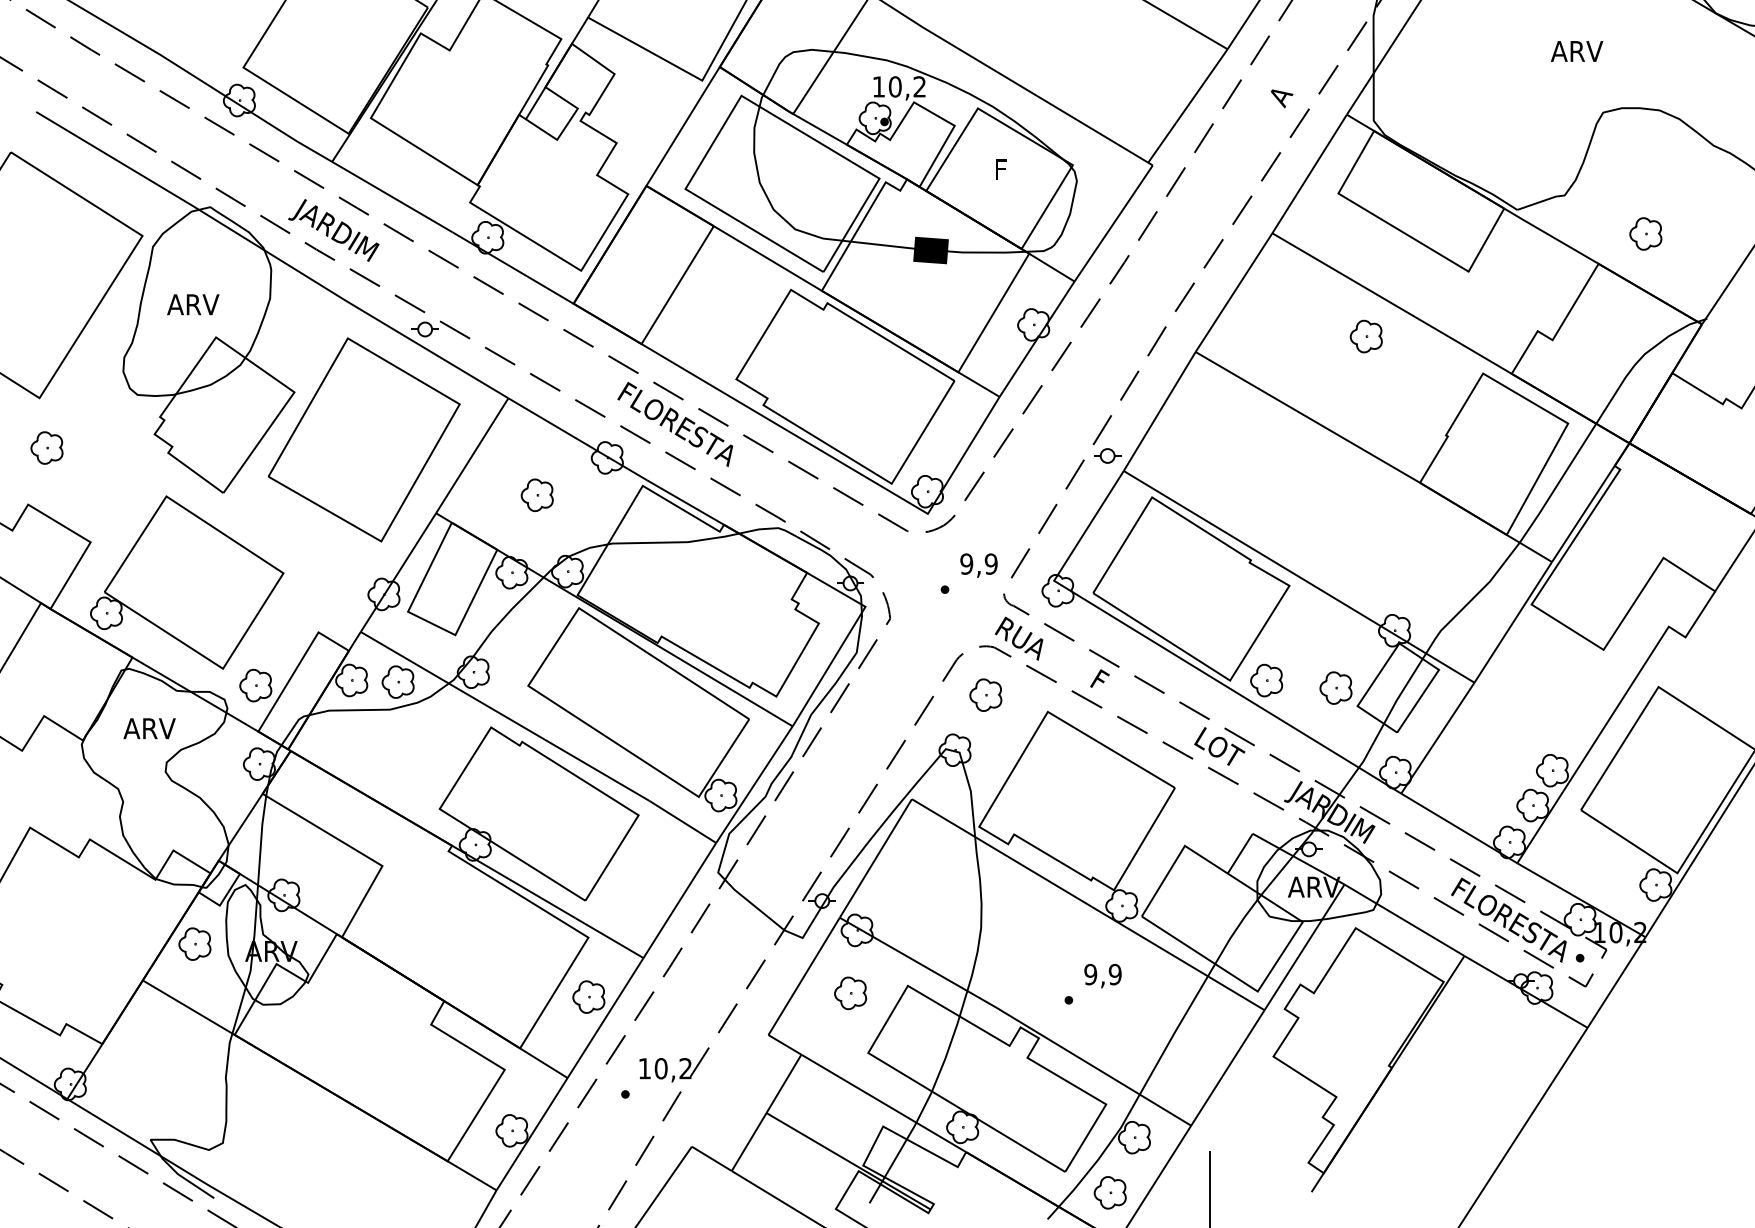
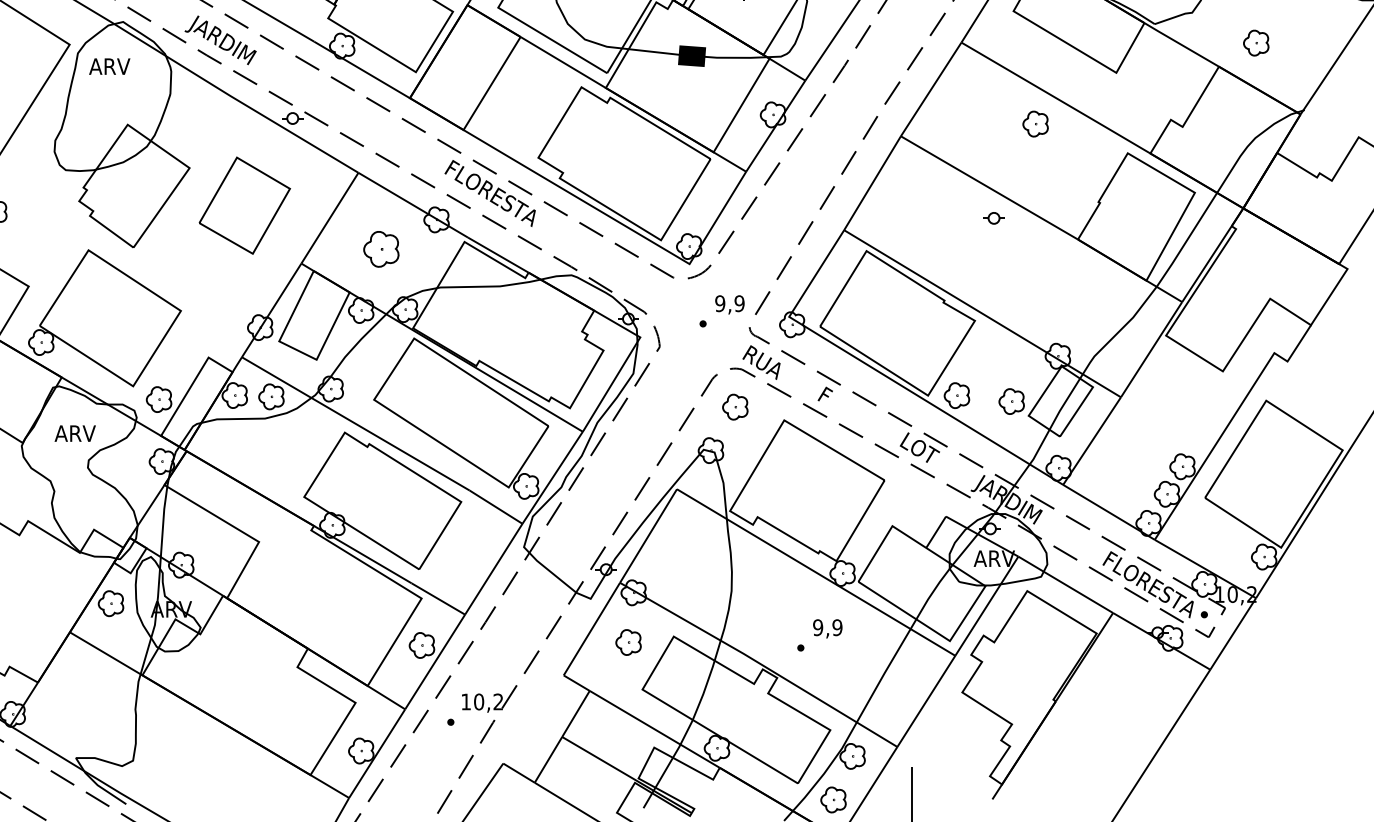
text: (193, 304) -> (109, 66), moved
part: (364, 439) -> (244, 205), size x0.6
part: (1107, 455) -> (993, 217), moved
part: (536, 495) -> (380, 249), size x1.4

